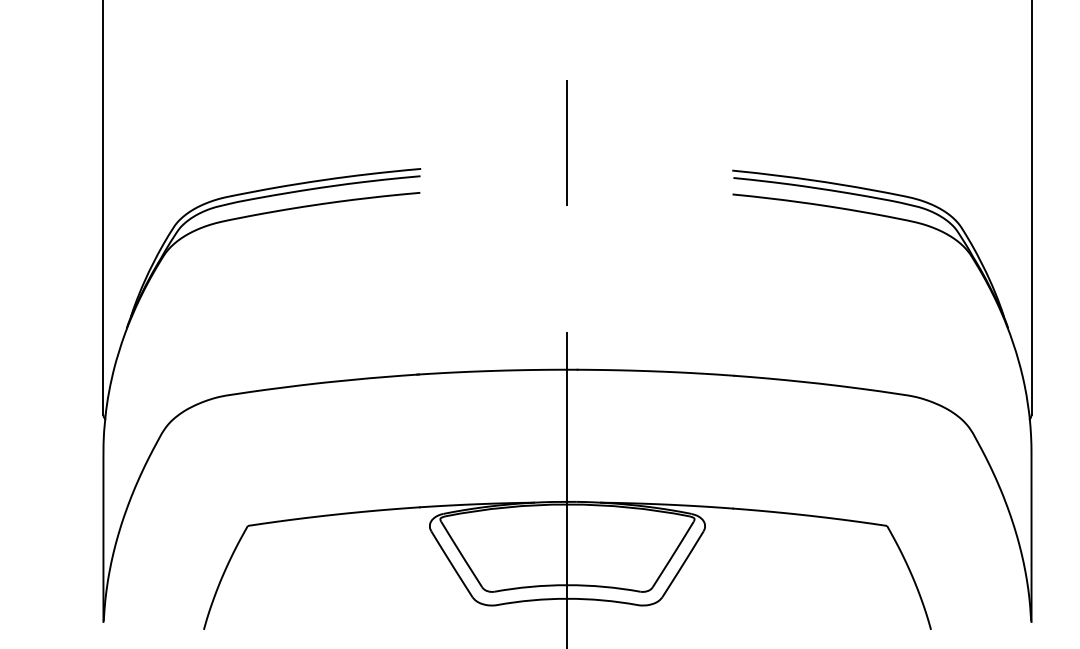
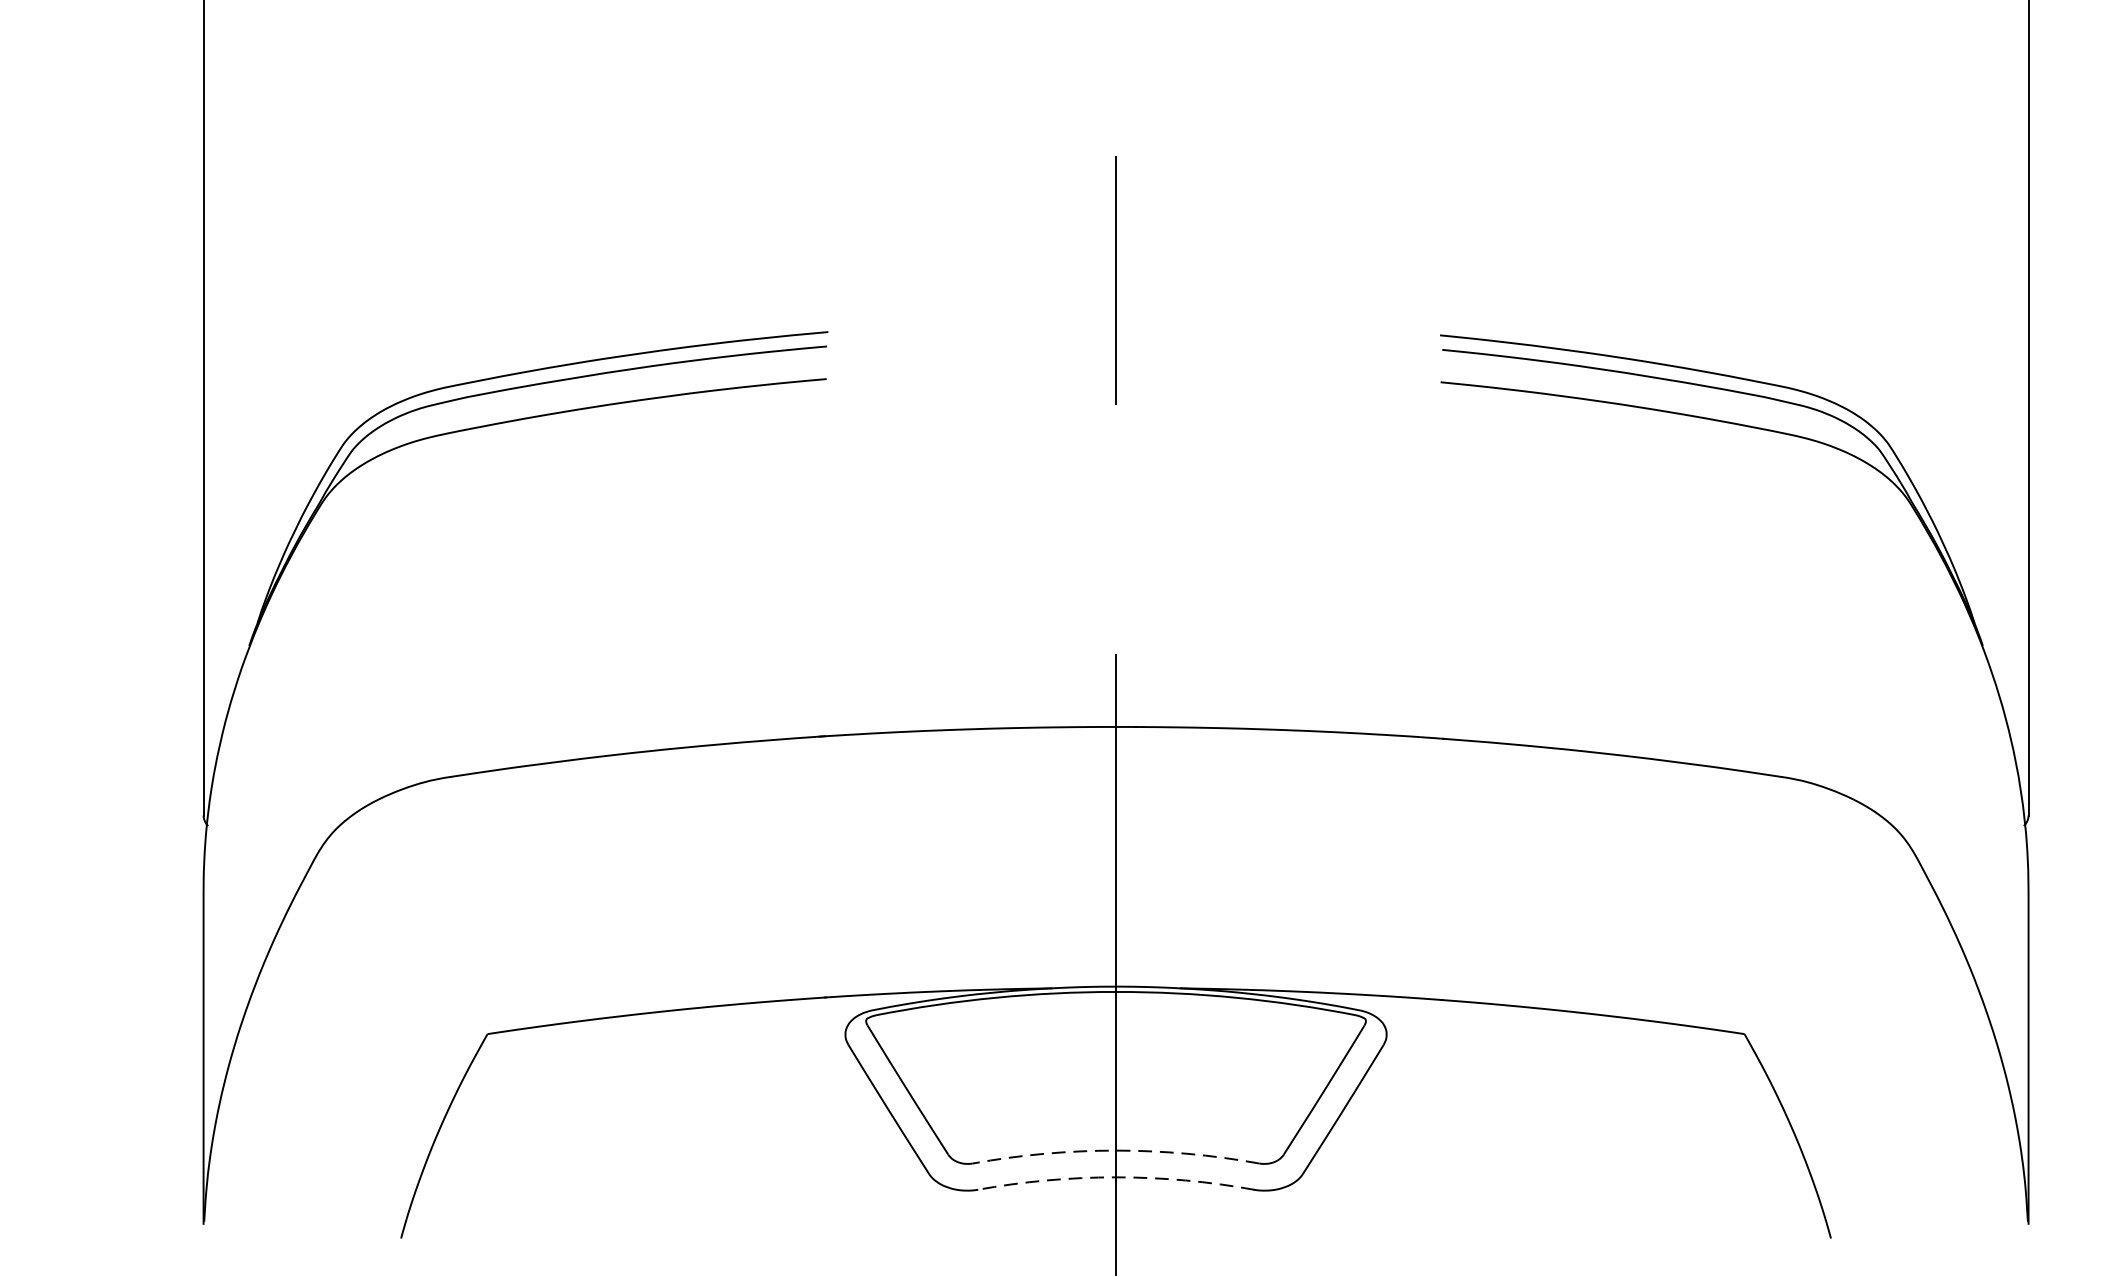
arc: (567, 585) -> (1116, 1151), solid -> dashed
arc: (567, 598) -> (1116, 1176), solid -> dashed

